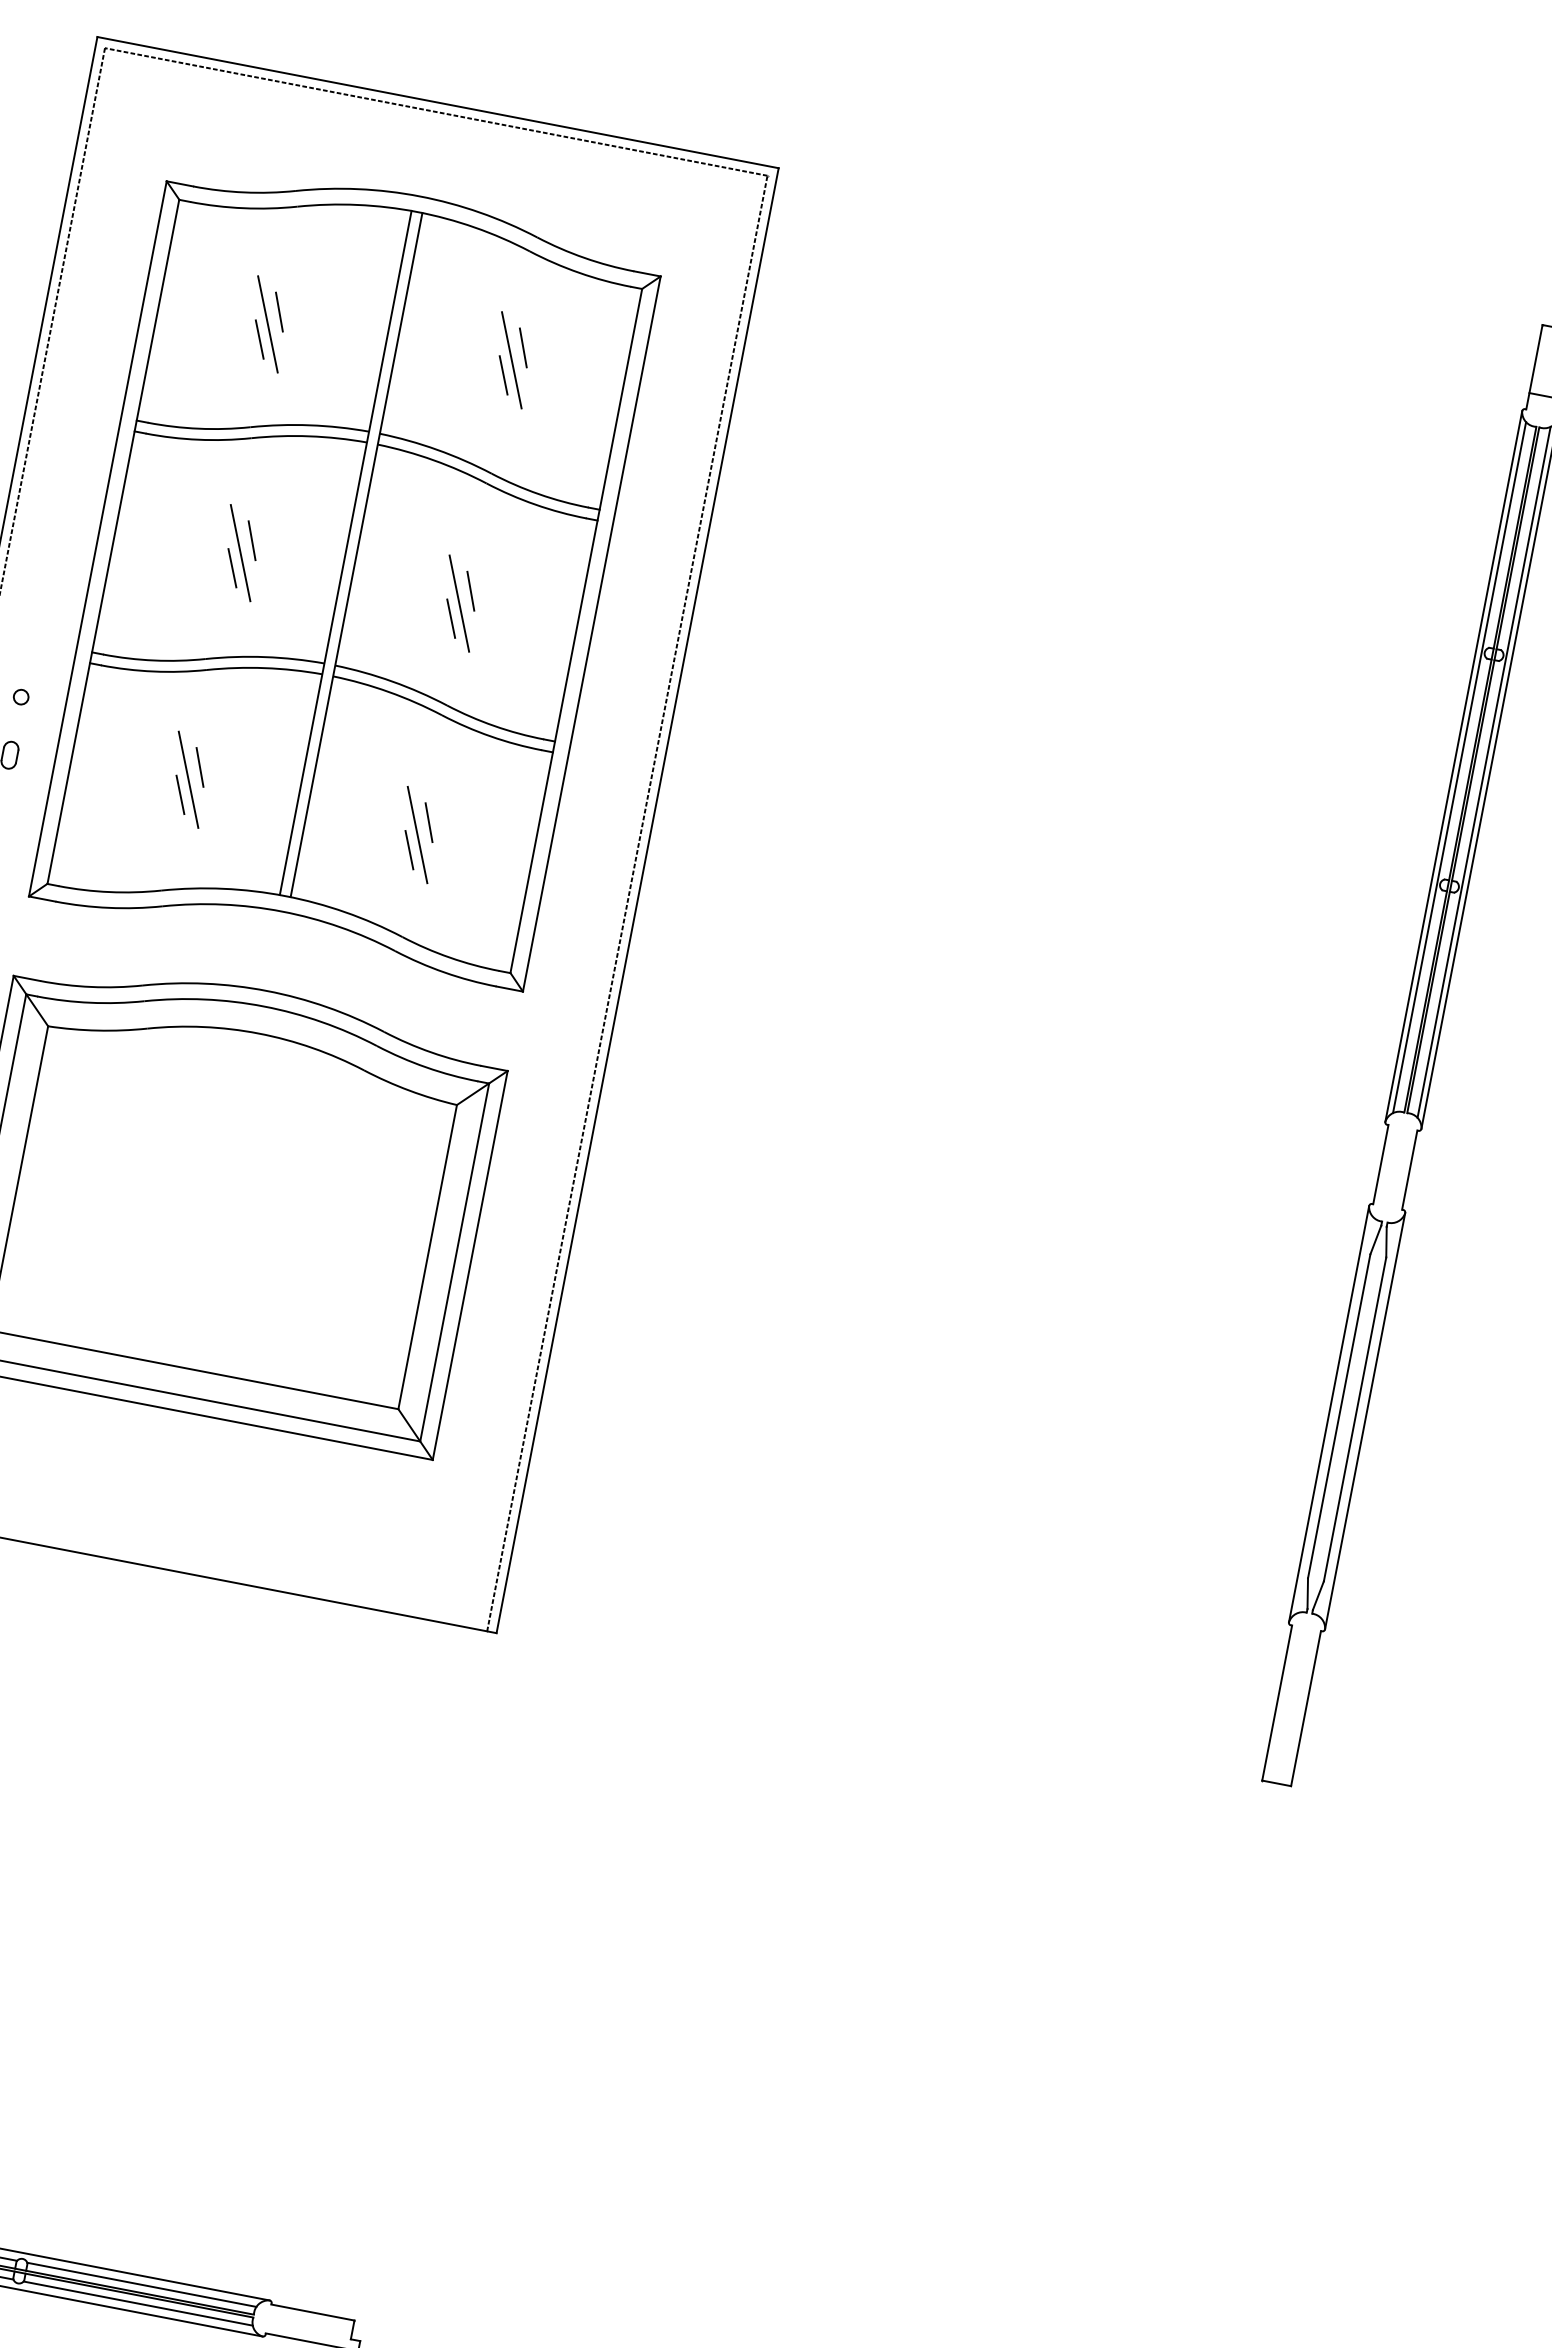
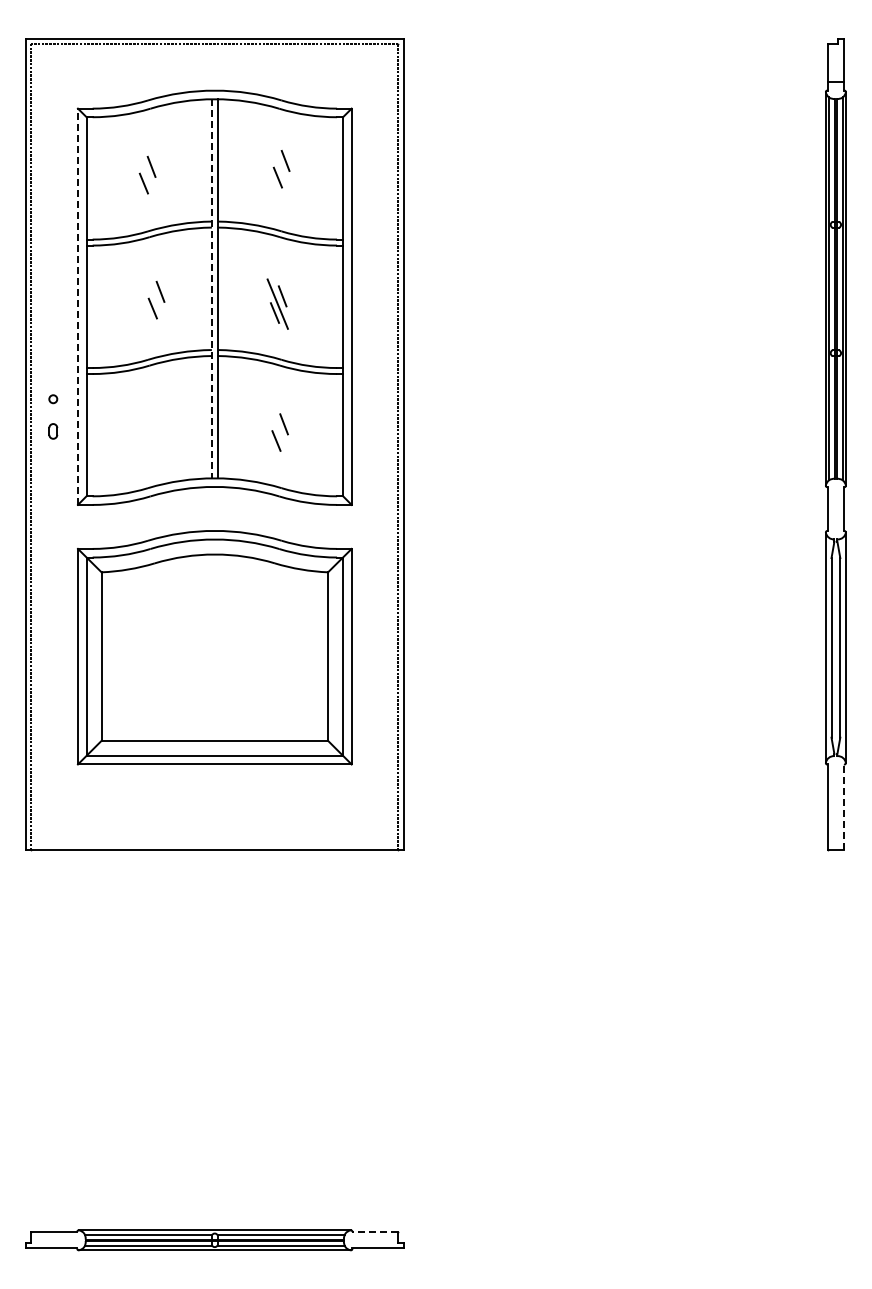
line: (267, 323) -> (146, 174), removed
line: (511, 359) -> (280, 168), removed
line: (97, 538) -> (77, 306), solid -> dashed
line: (240, 552) -> (155, 299), removed
line: (345, 552) -> (211, 288), solid -> dashed
part: (189, 778) -> (151, 425), removed
line: (418, 834) -> (279, 431), removed
line: (1305, 1708) -> (843, 807), solid -> dashed
line: (311, 2312) -> (374, 1232), solid -> dashed

